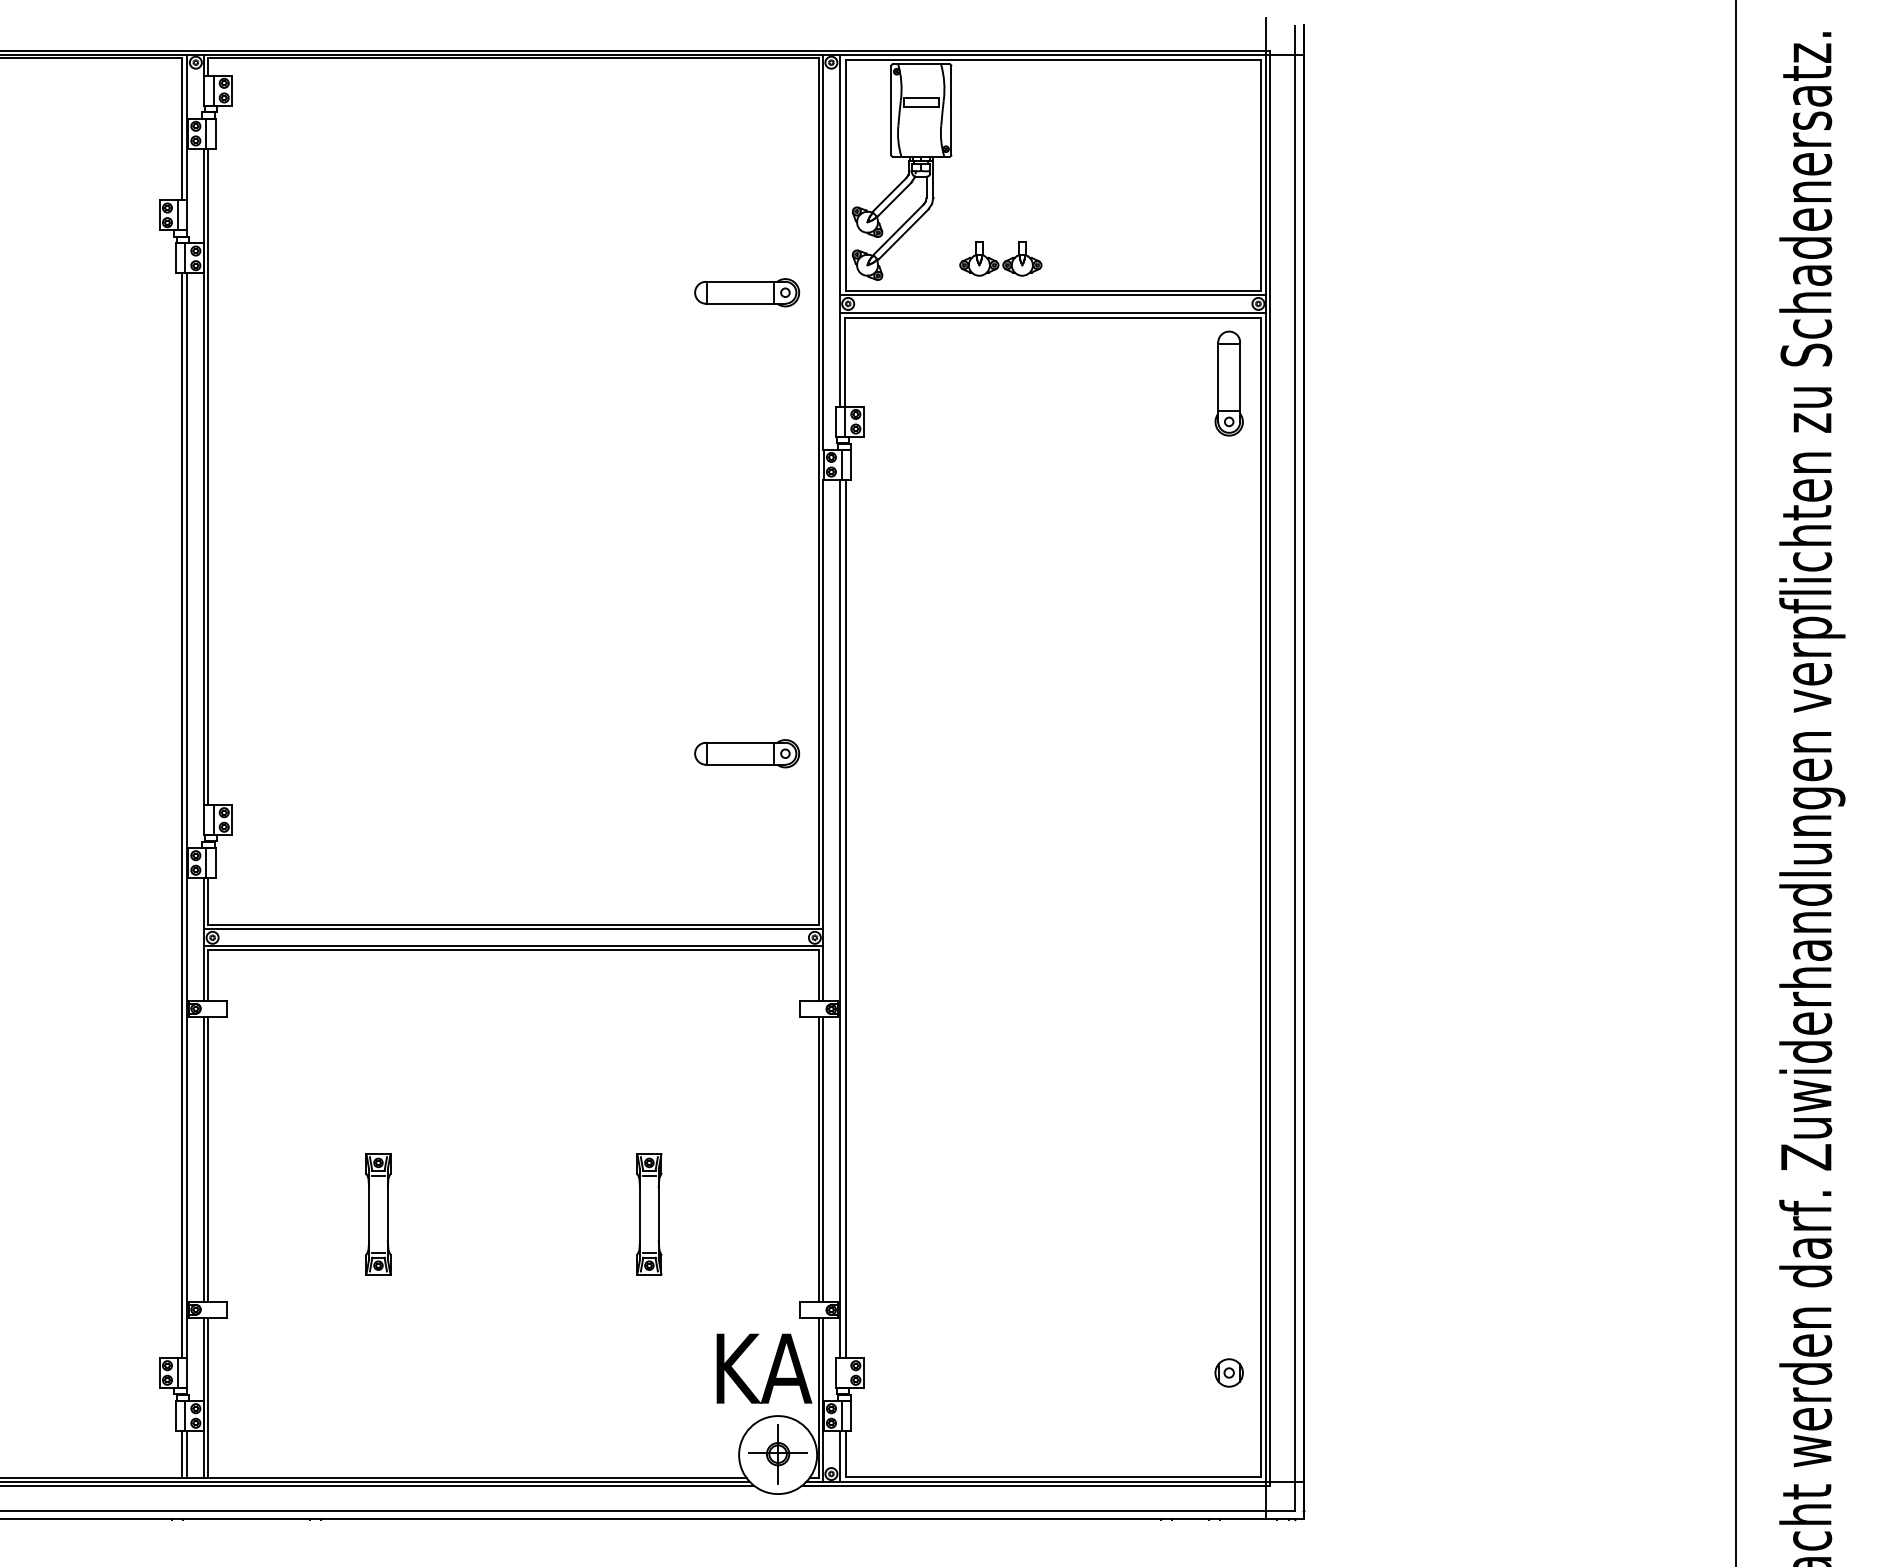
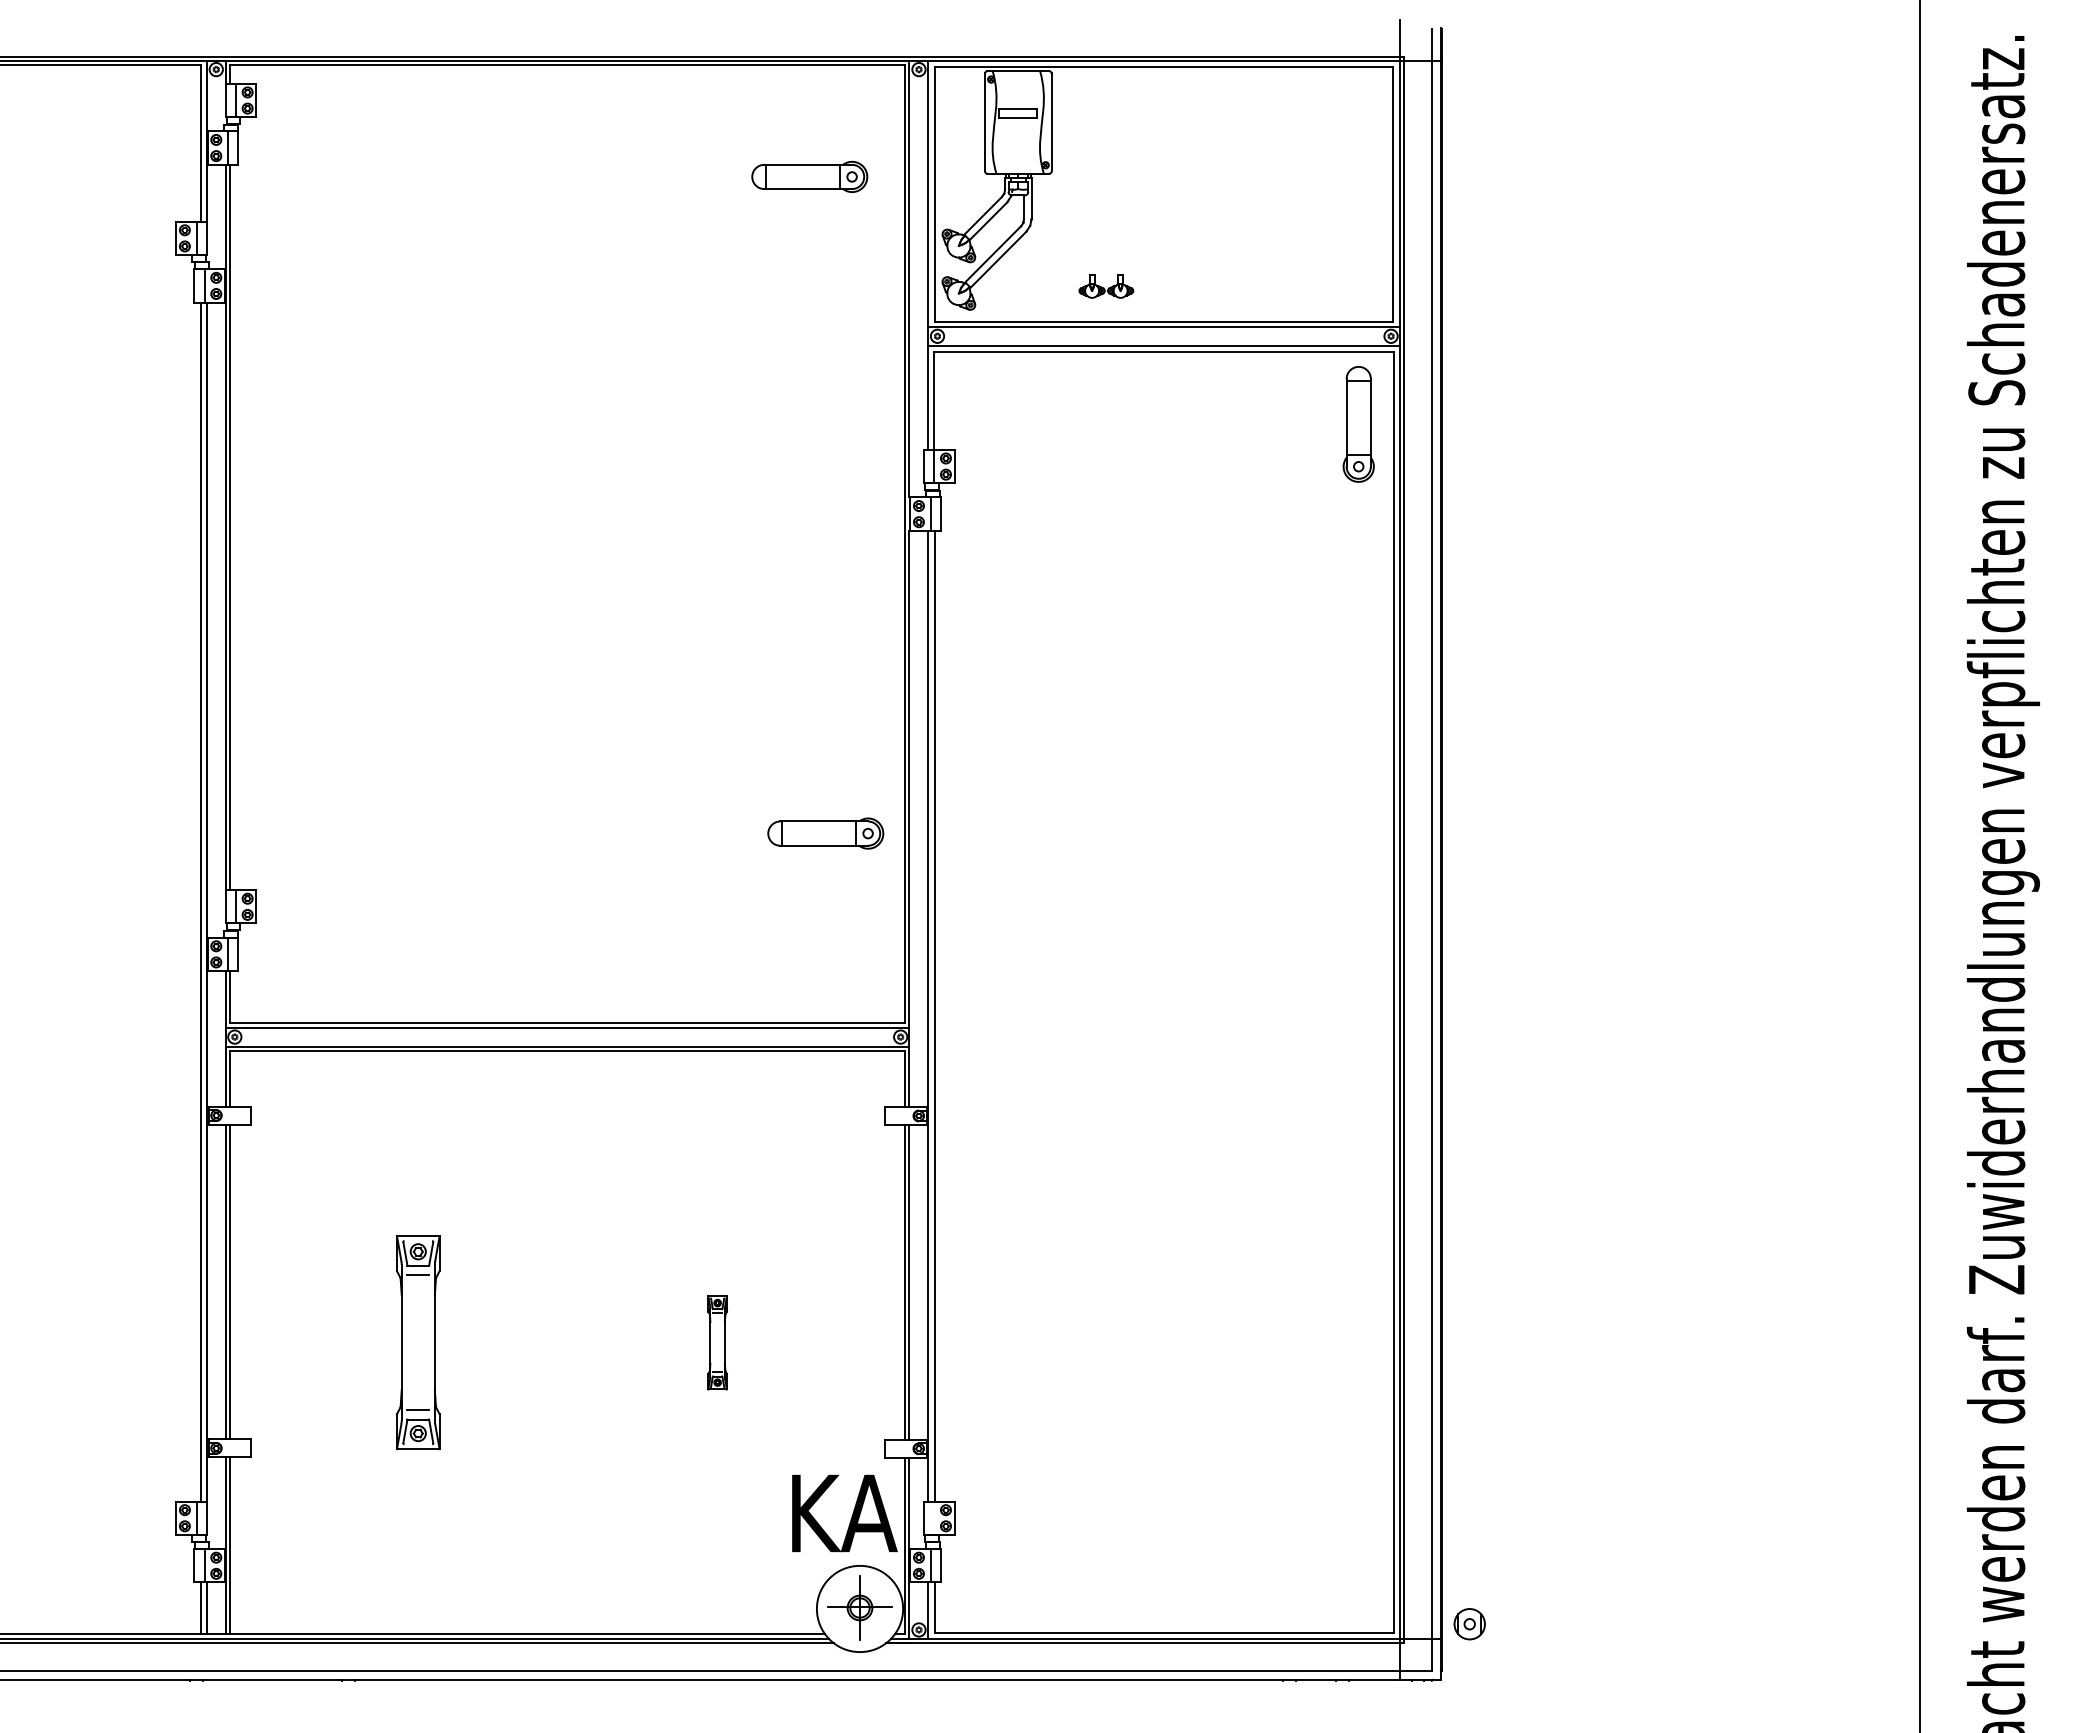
part: (1001, 258) -> (1106, 286), size x0.6
part: (746, 292) -> (809, 176), moved
part: (377, 1214) -> (417, 1342), size x1.6
part: (649, 1214) -> (717, 1342), size x0.7
part: (1228, 1373) -> (1469, 1624), moved

